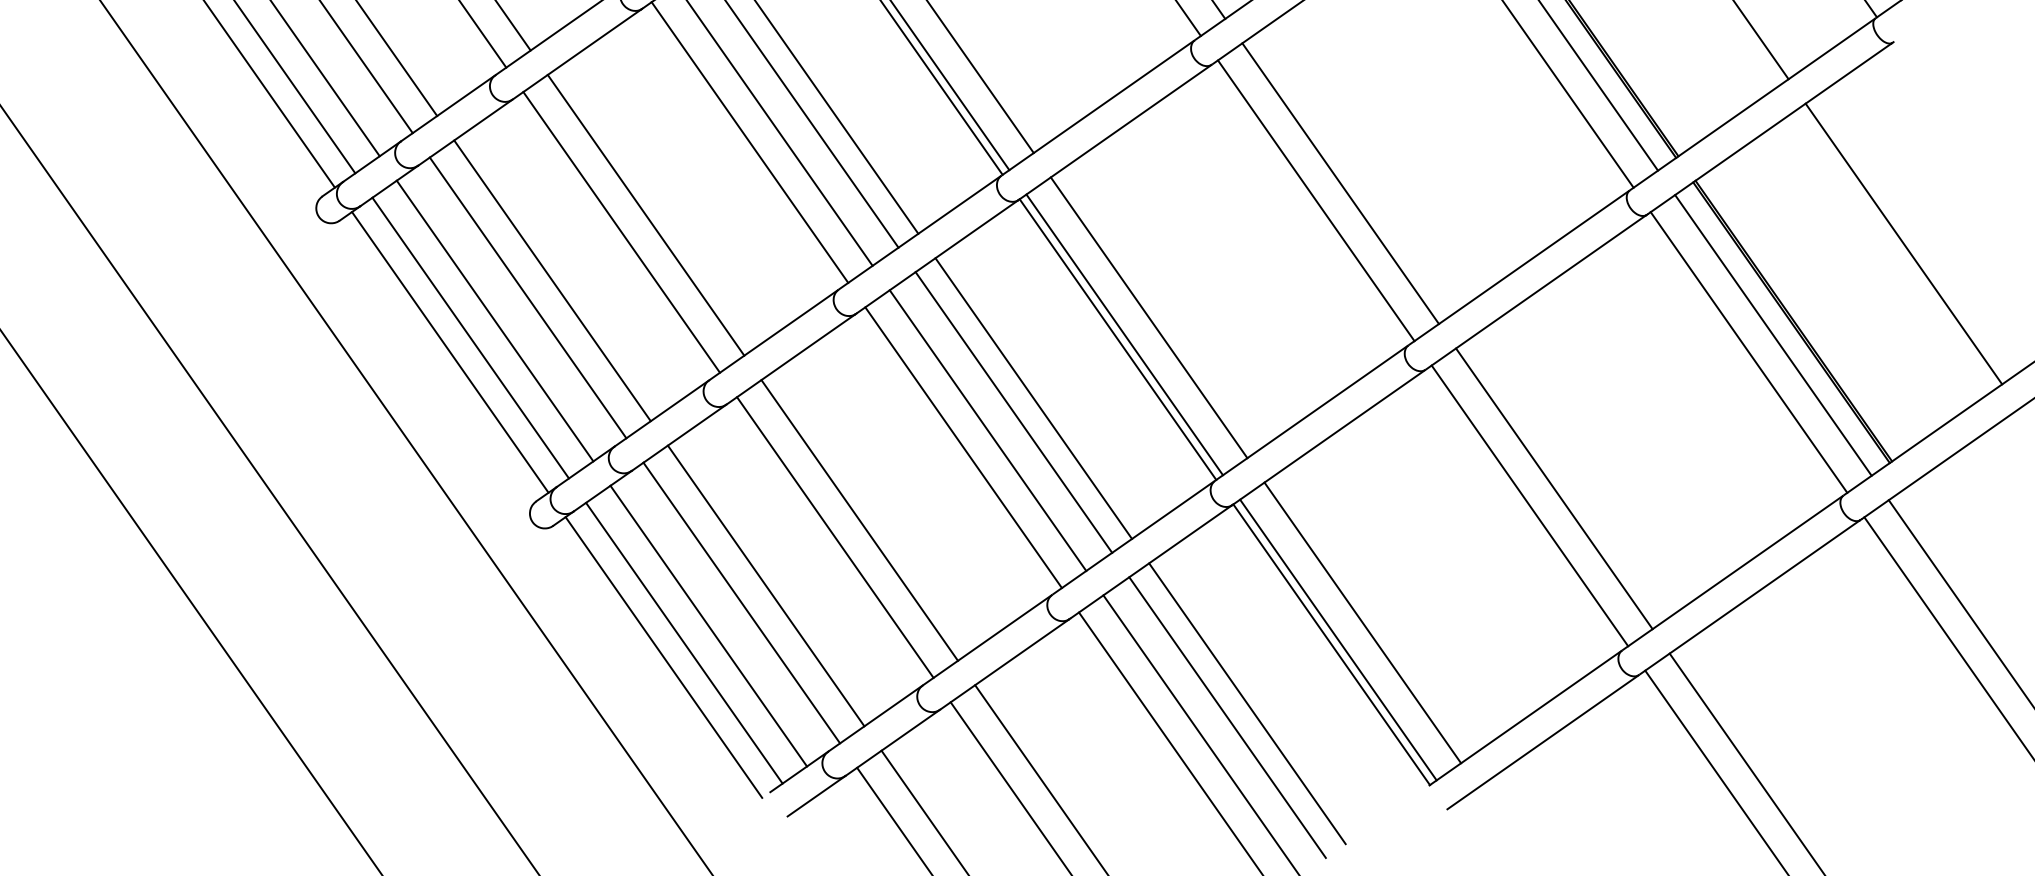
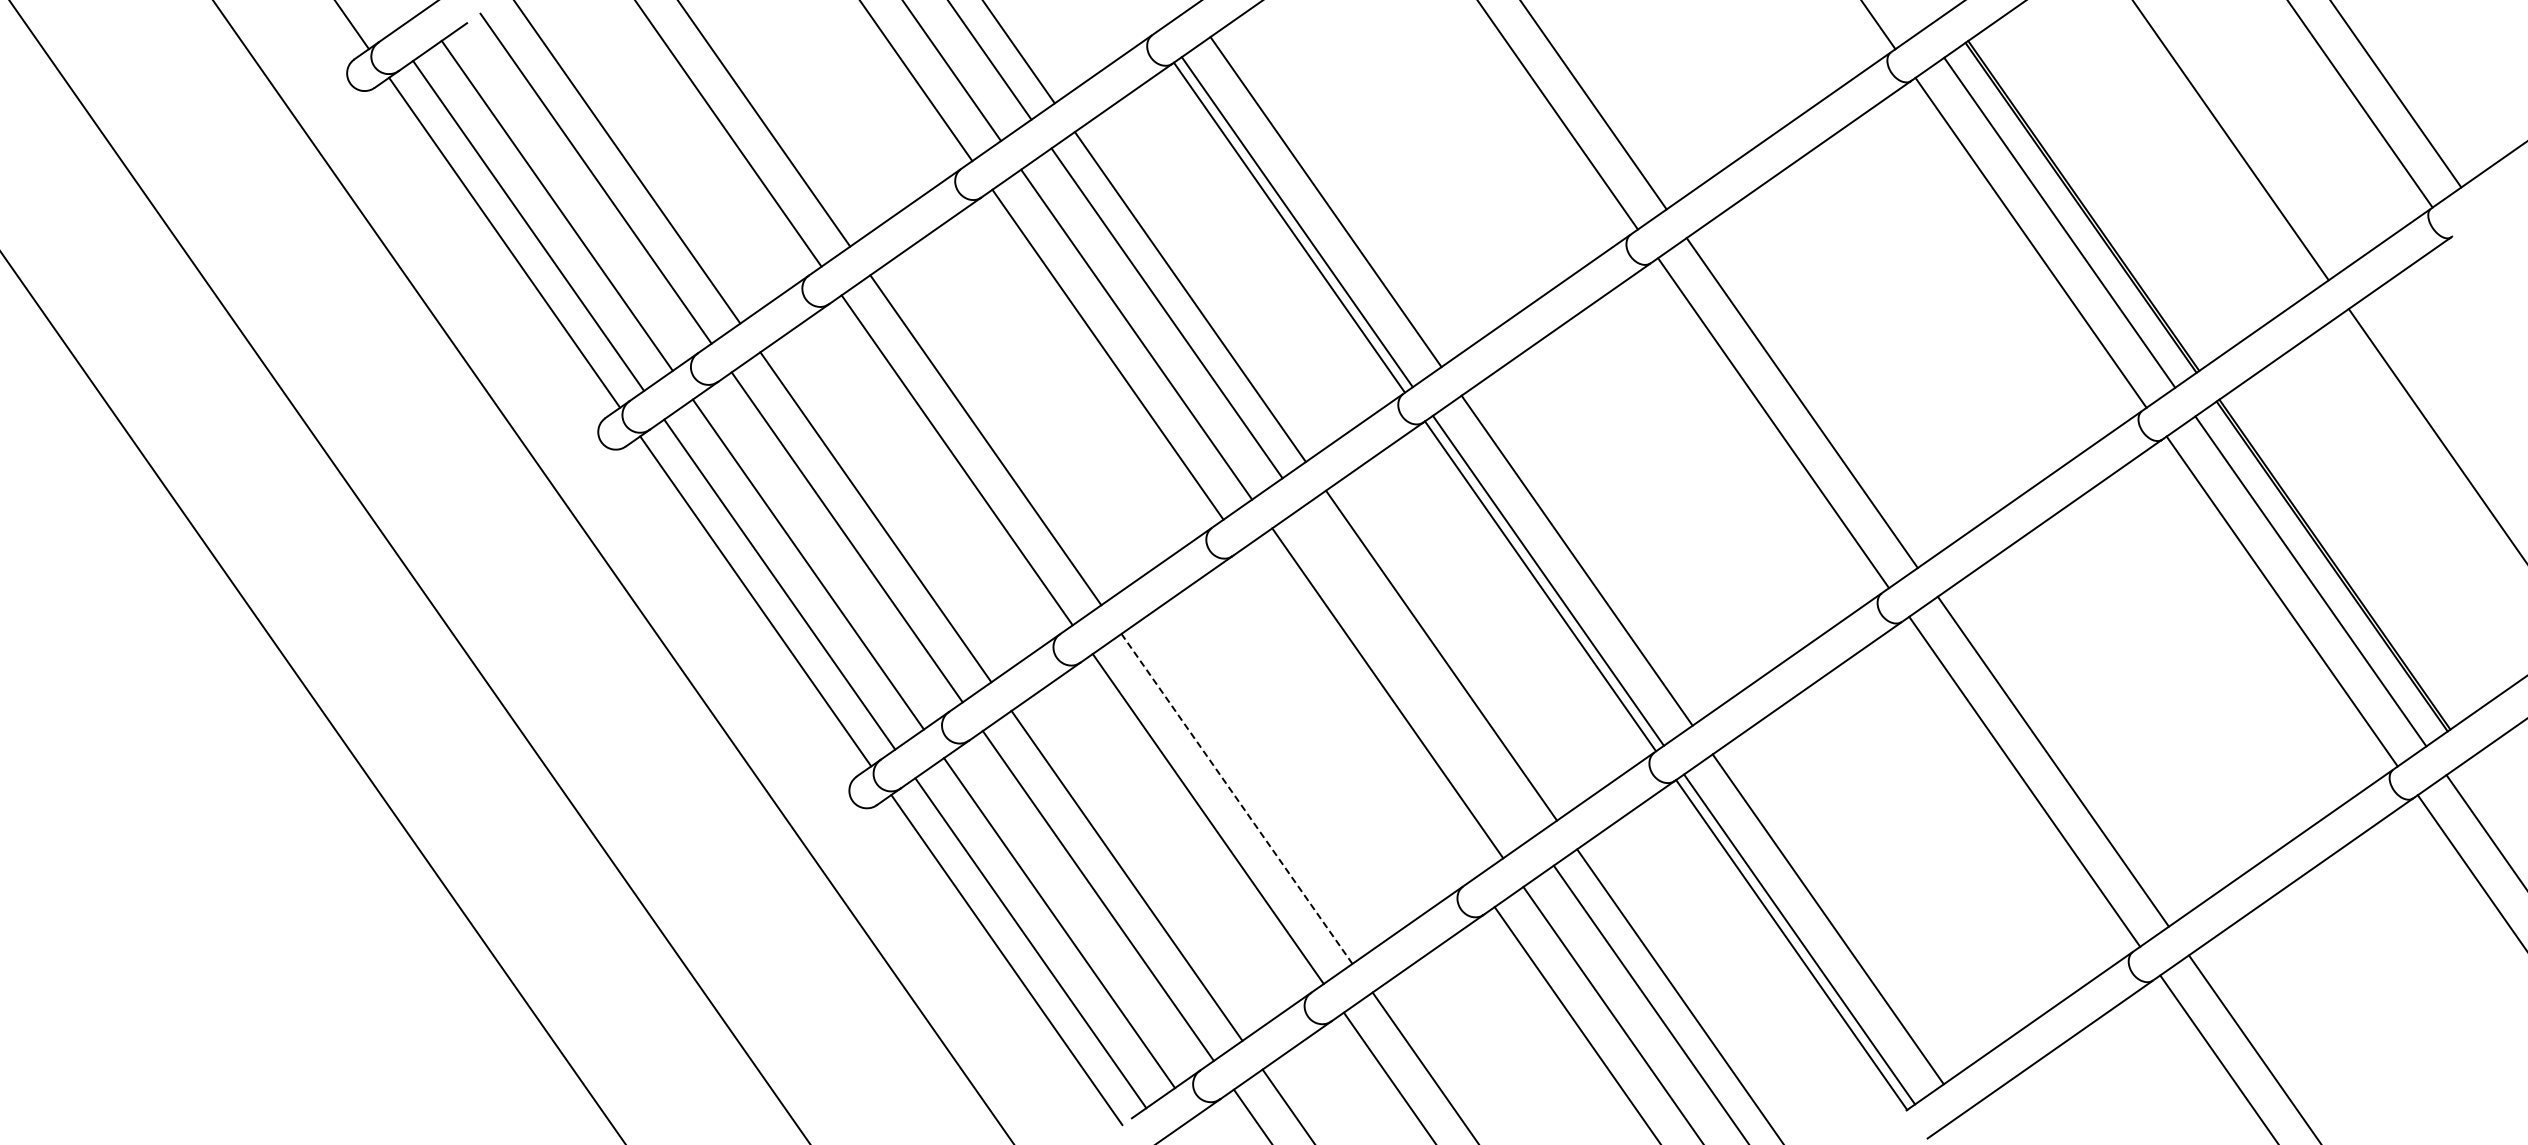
line: (1013, 412) -> (1417, 672), removed
line: (963, 447) -> (1358, 713), removed
line: (859, 520) -> (1236, 798), solid -> dashed

